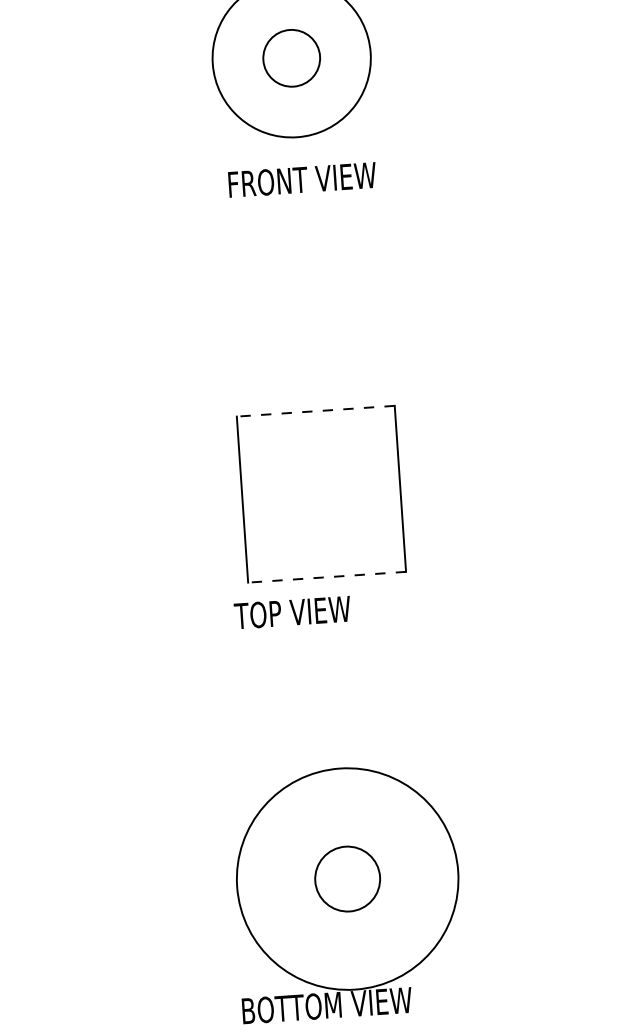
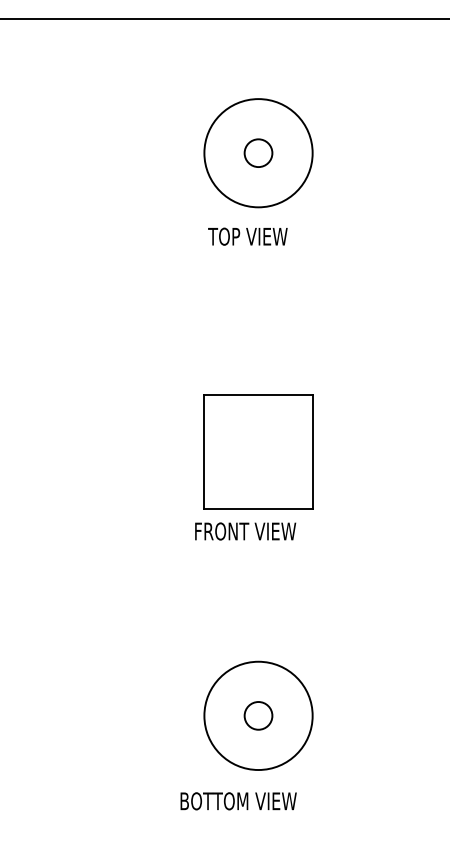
circle: (291, 58) -> (258, 153), size x0.71
text: (301, 179) -> (259, 236), FRONT VIEW -> TOP VIEW
line: (315, 411) -> (258, 395), dashed -> solid
line: (327, 576) -> (258, 508), dashed -> solid
text: (308, 611) -> (244, 531), TOP VIEW -> FRONT VIEW
circle: (347, 878) -> (258, 715), size x0.62
circle: (347, 878) -> (258, 715), size x0.71

